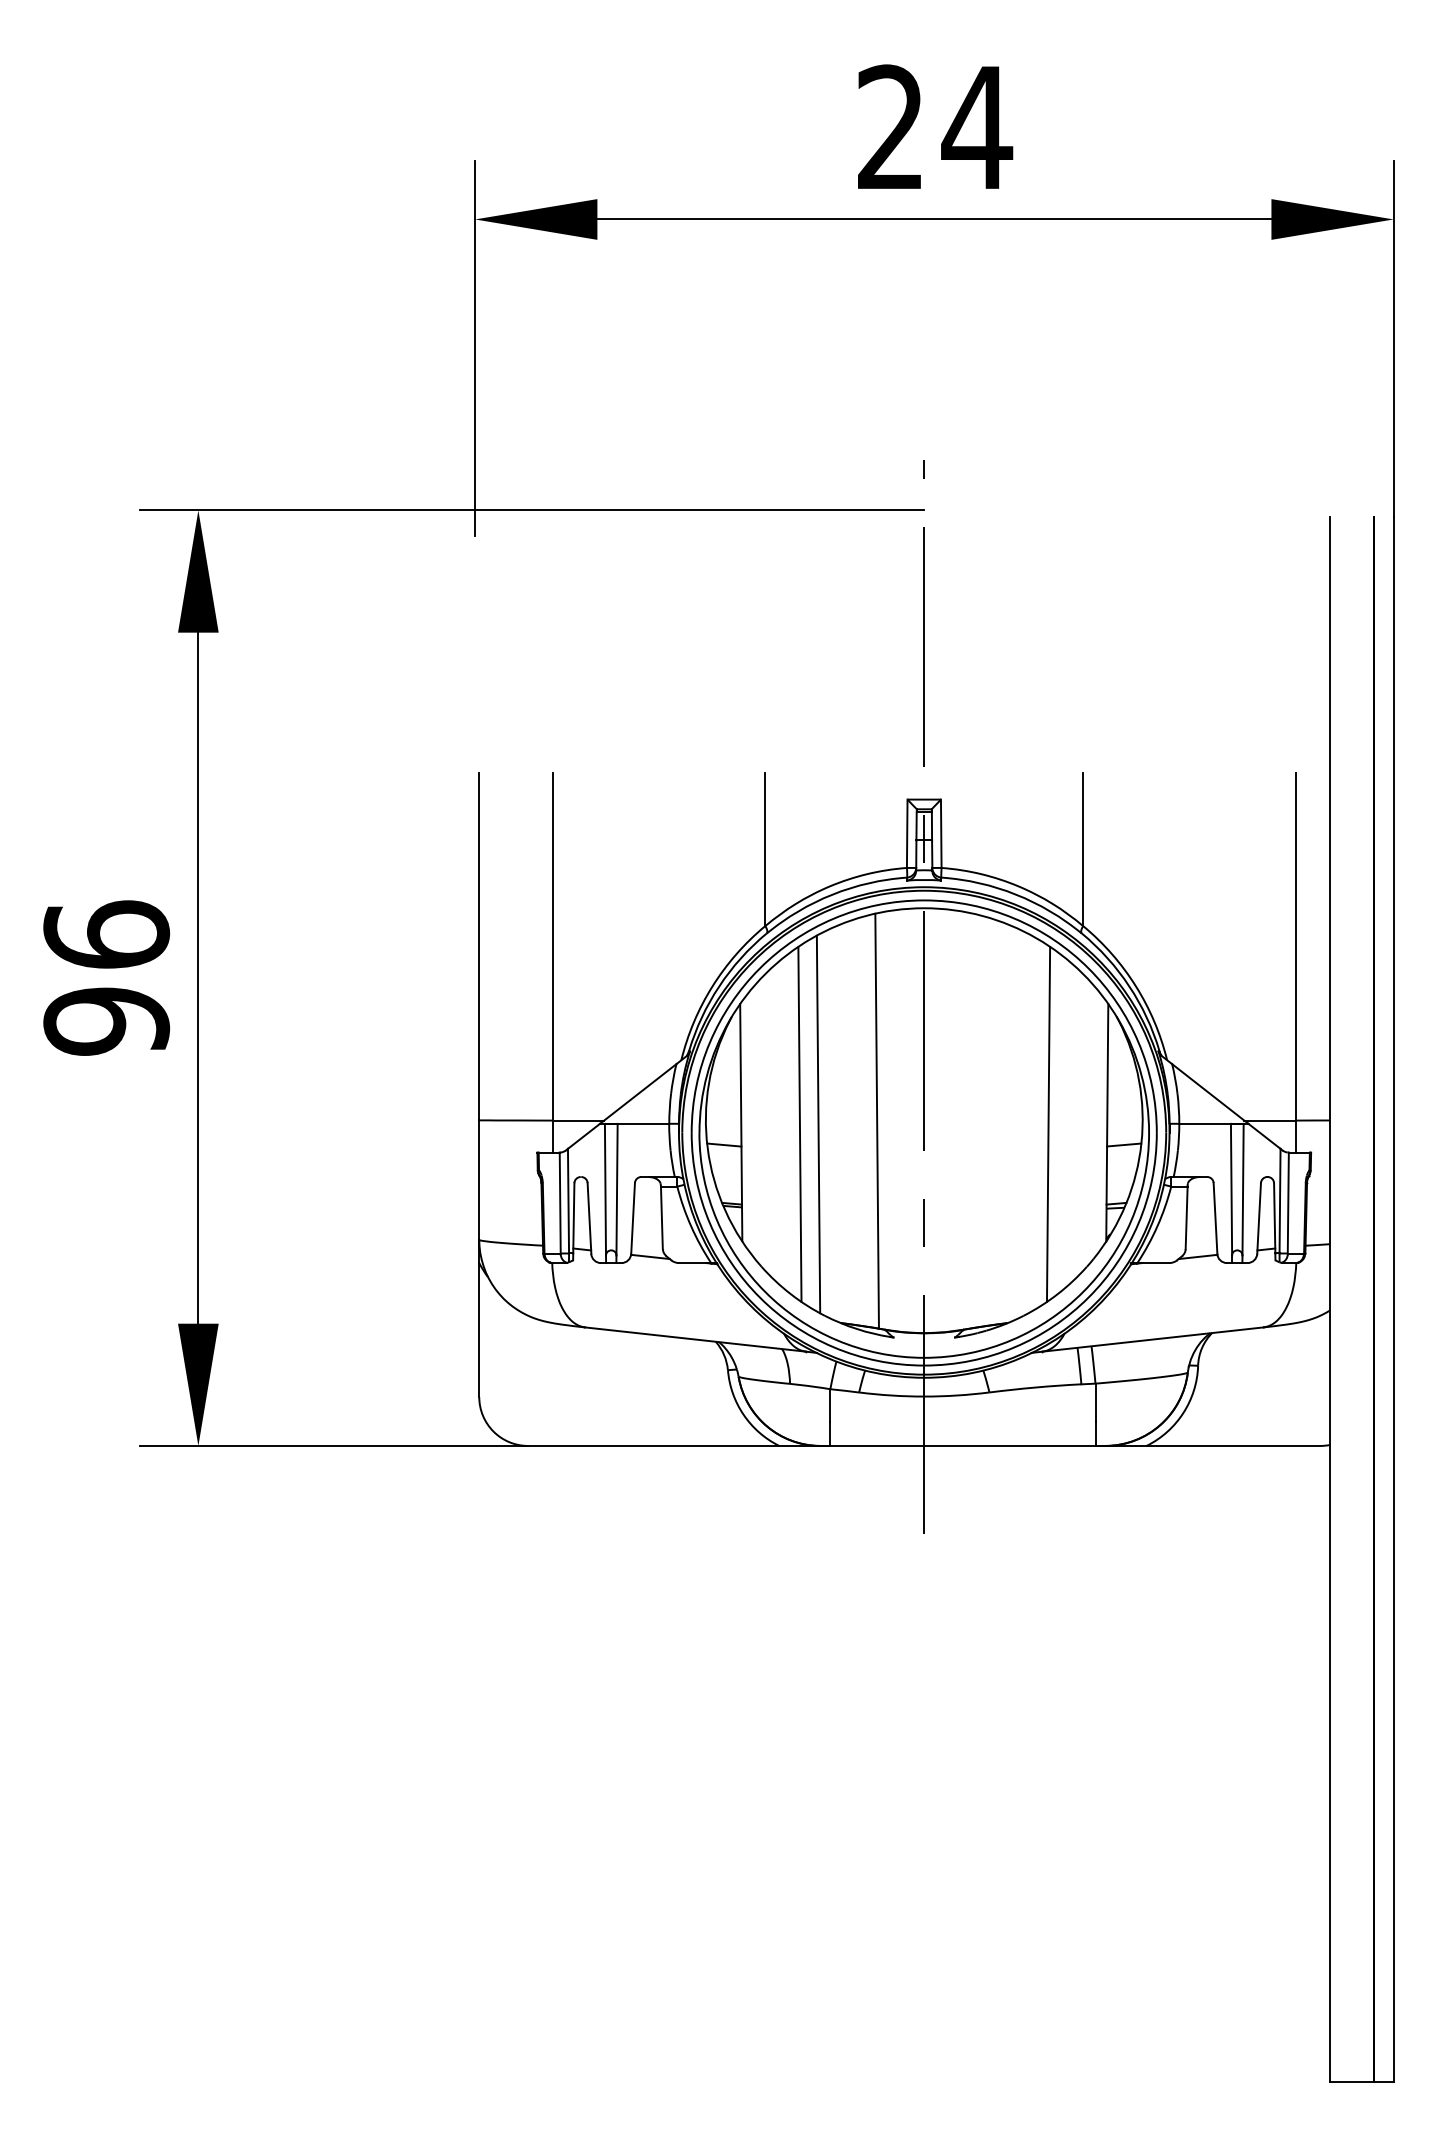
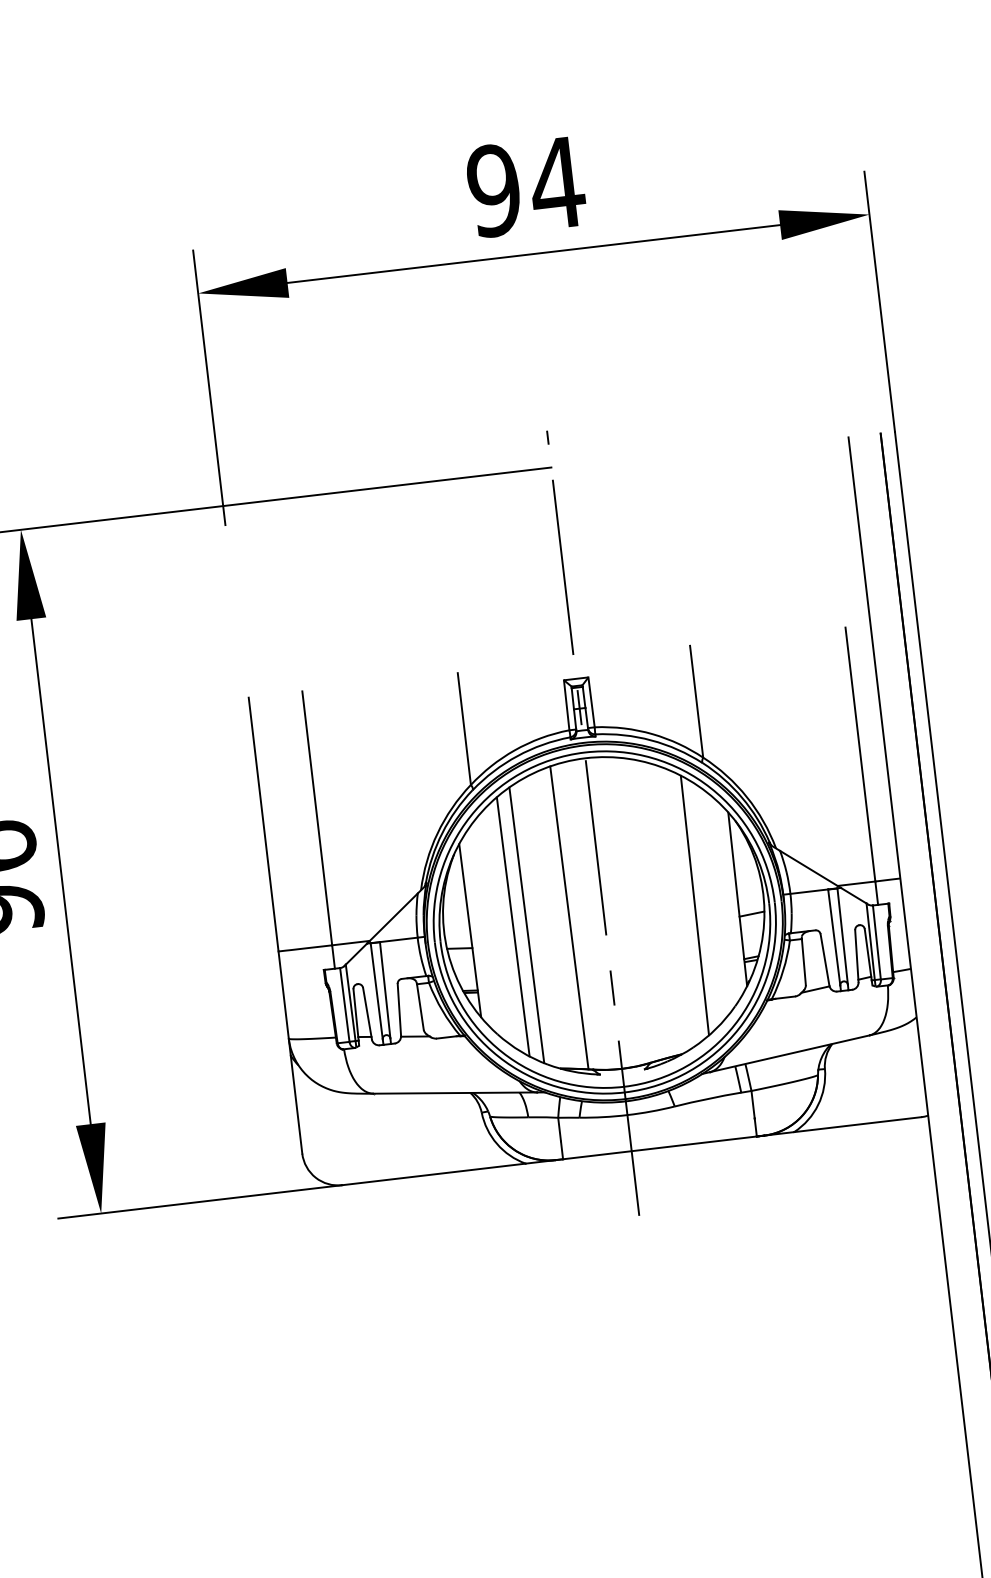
text: (890, 127) -> (493, 190), 24 -> 94

